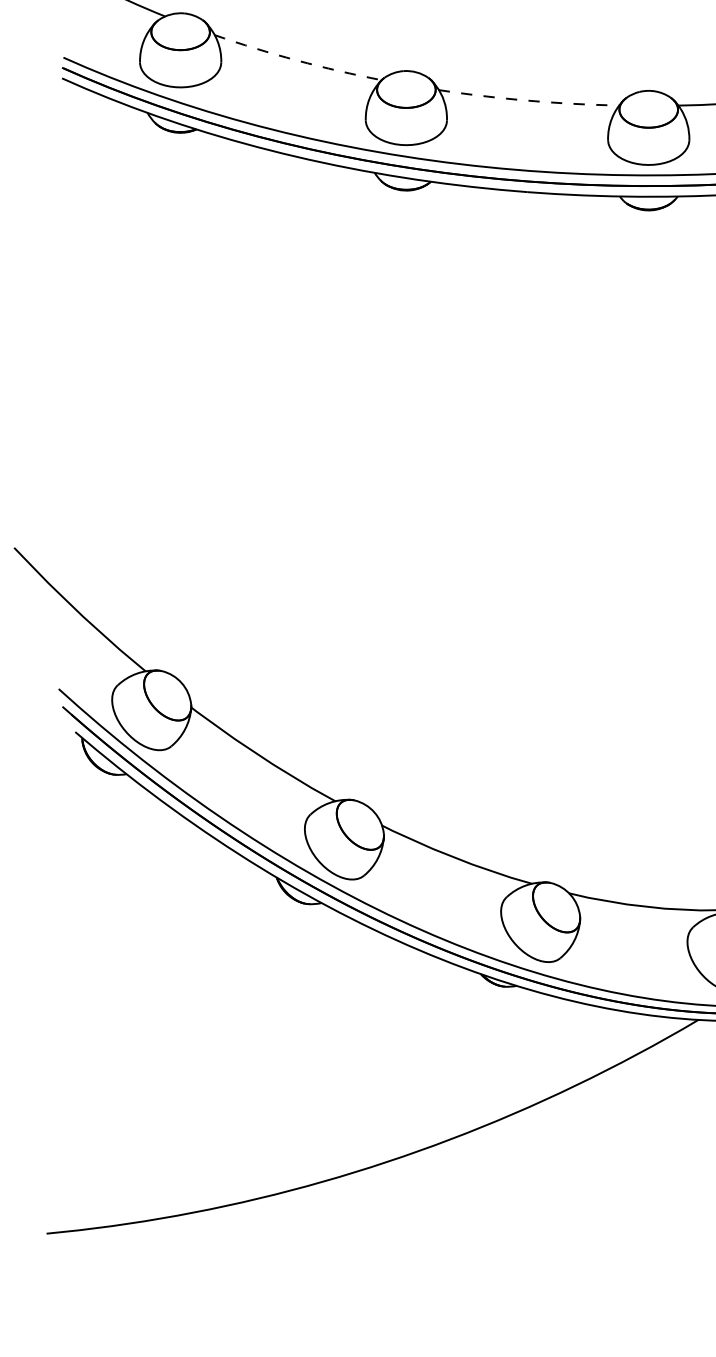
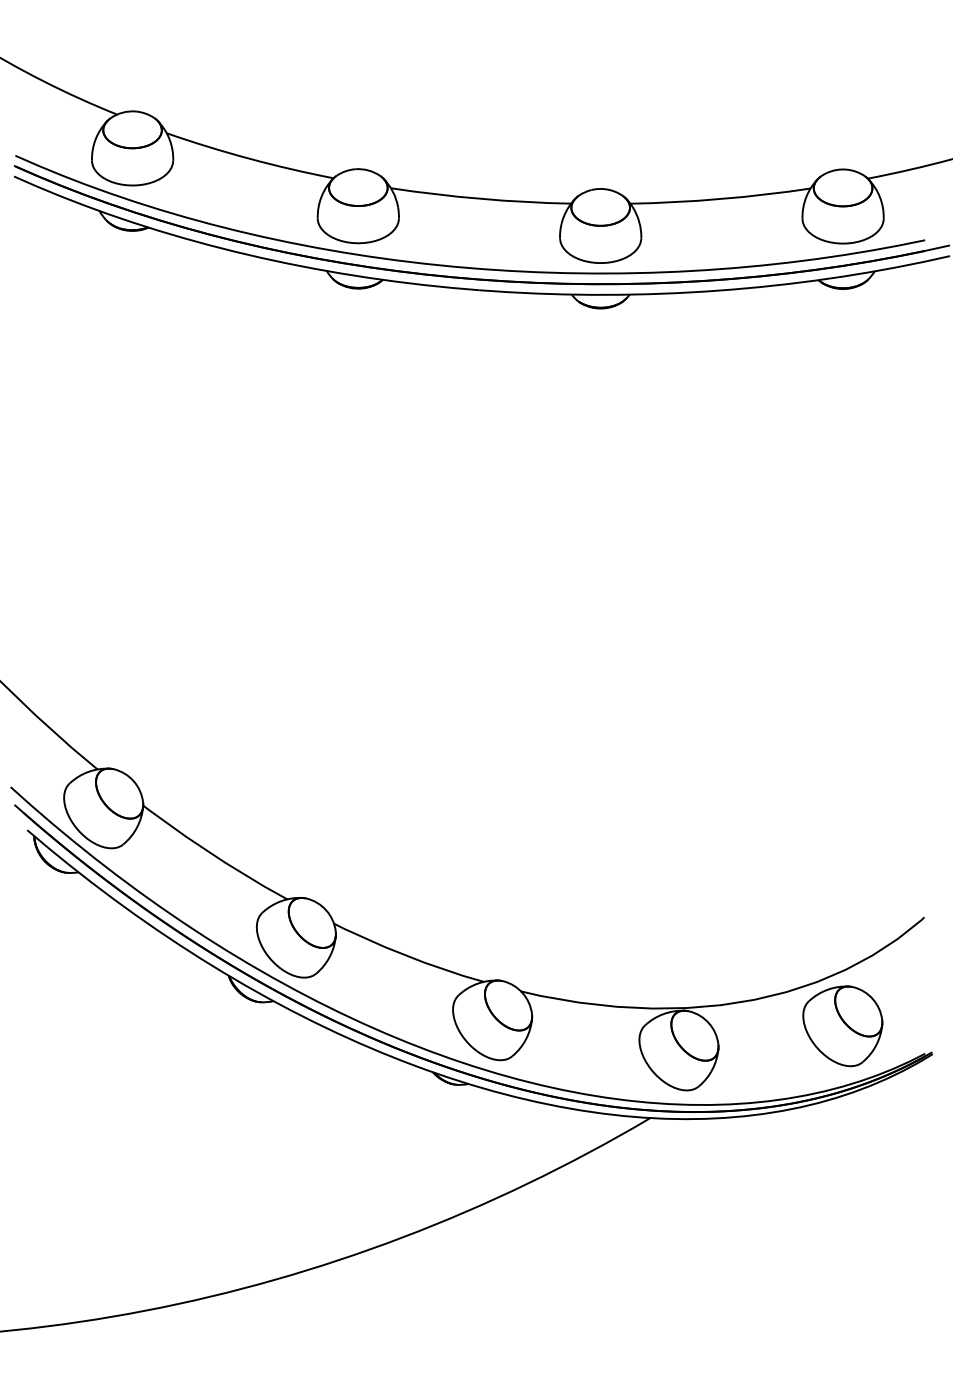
arc: (297, 60) -> (249, 158), dashed -> solid
arc: (528, 100) -> (480, 198), dashed -> solid

